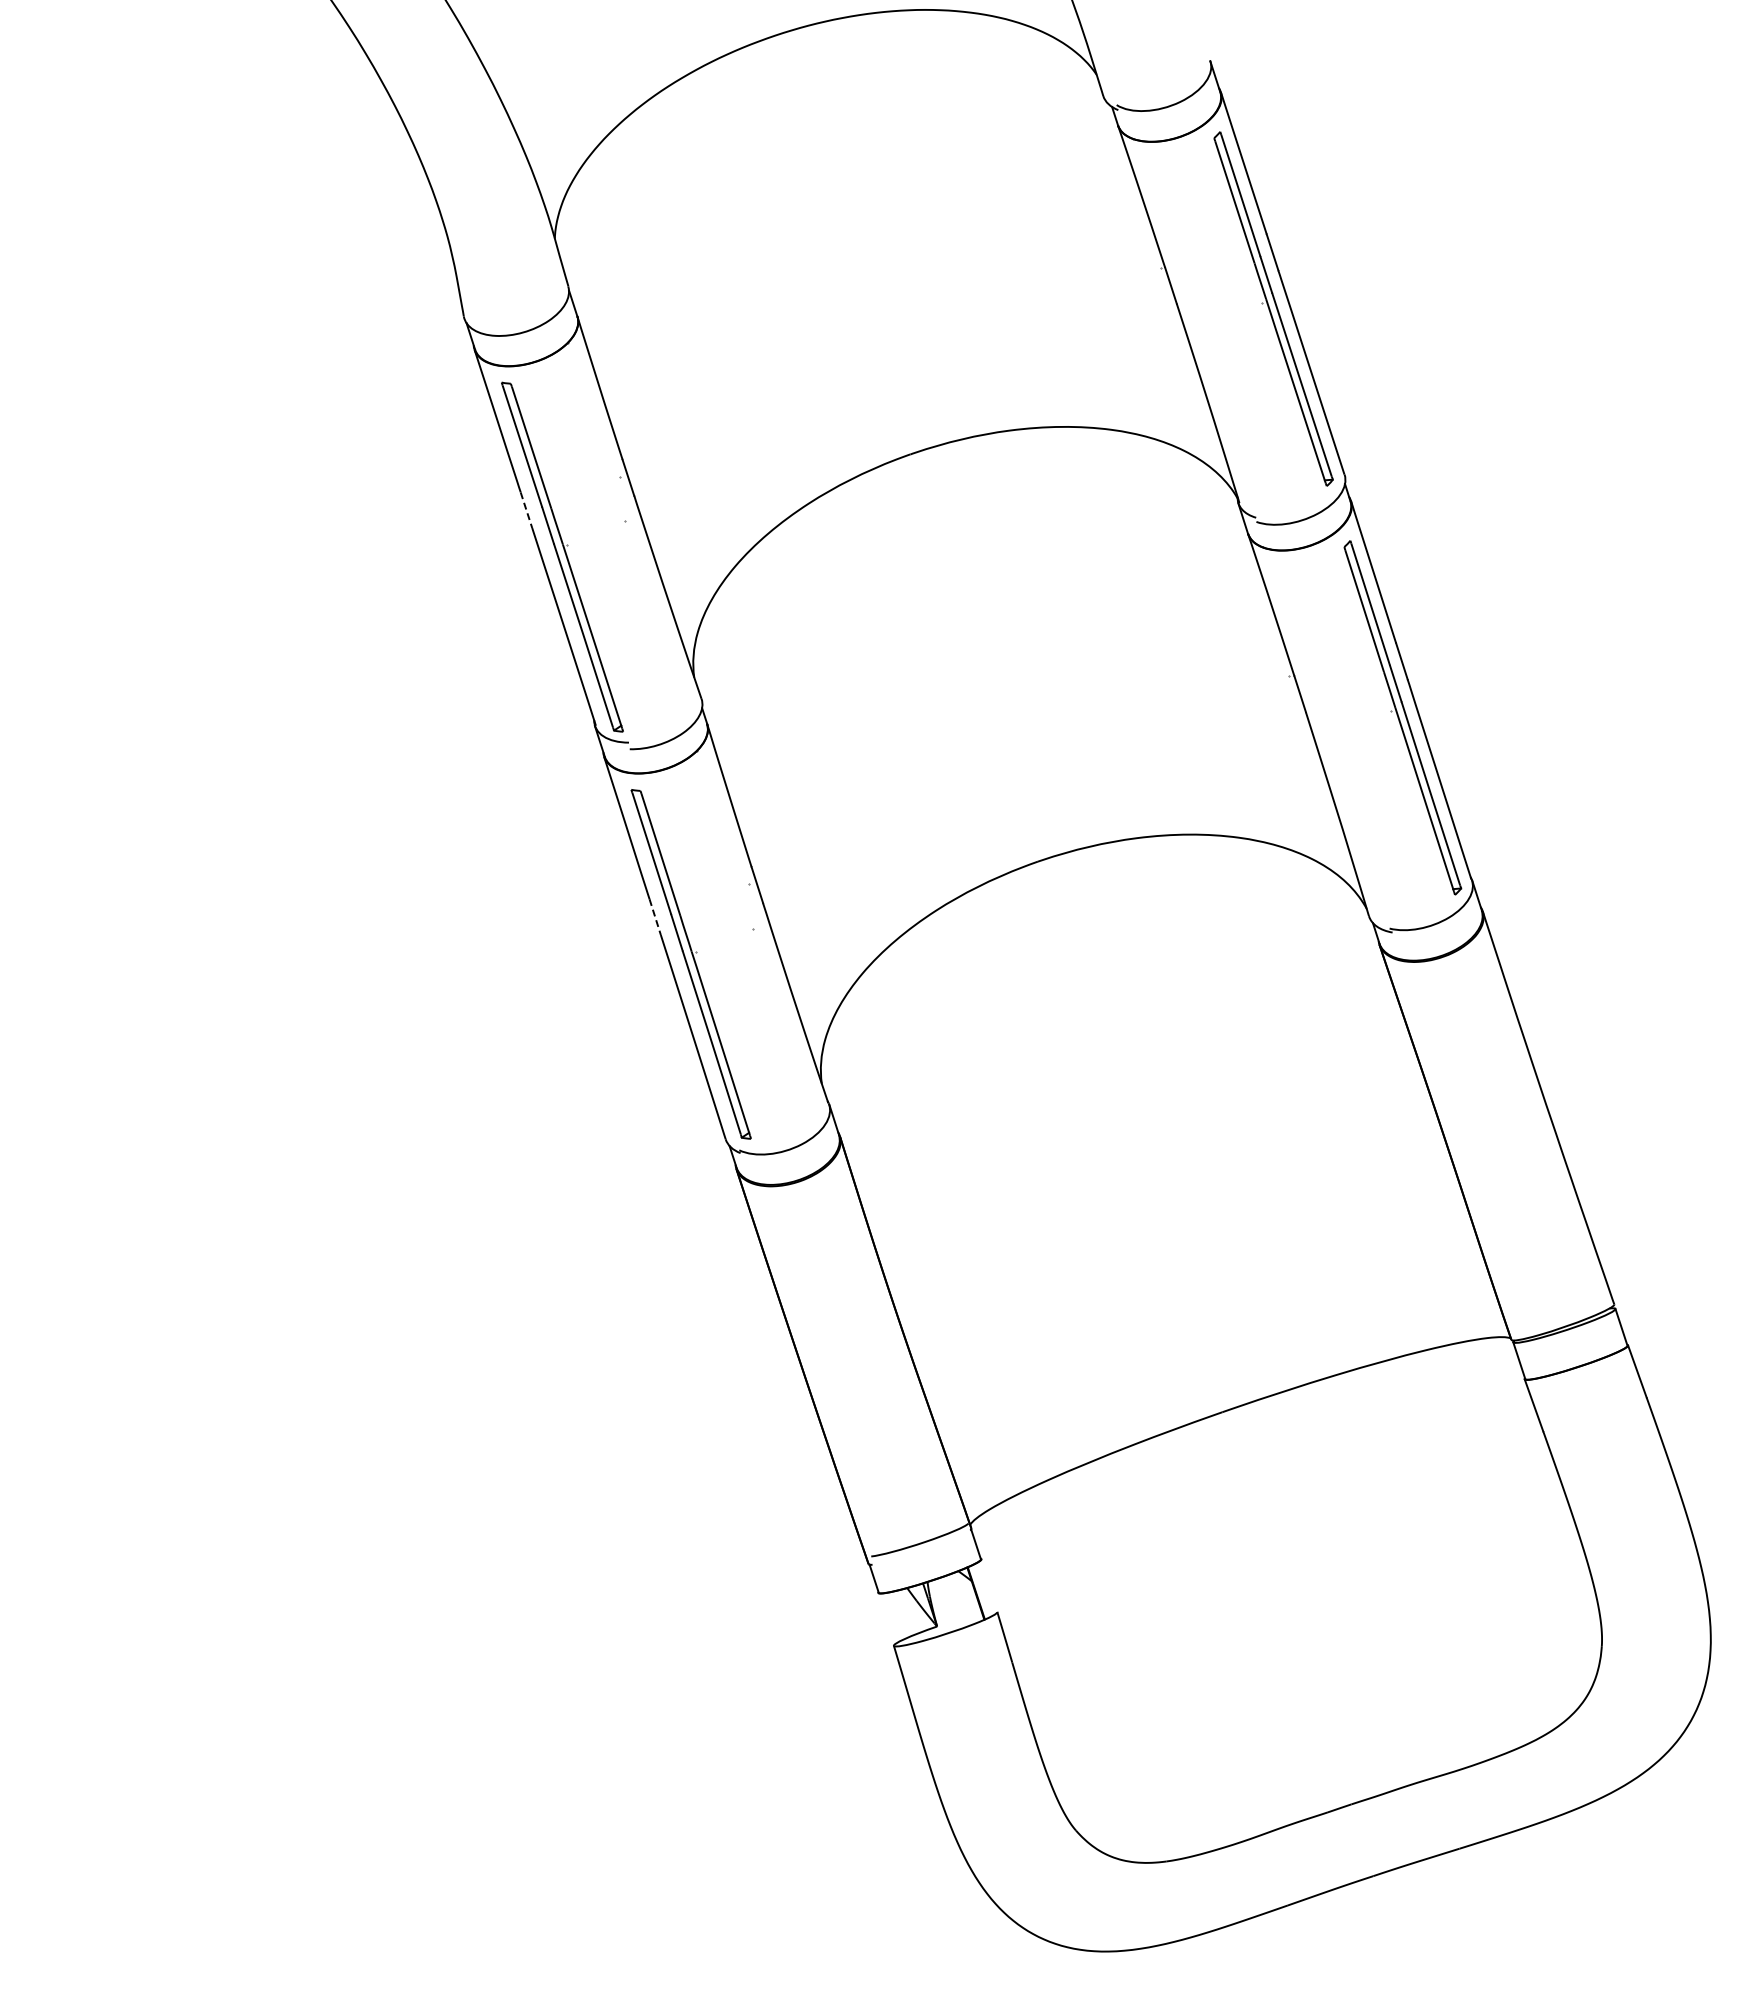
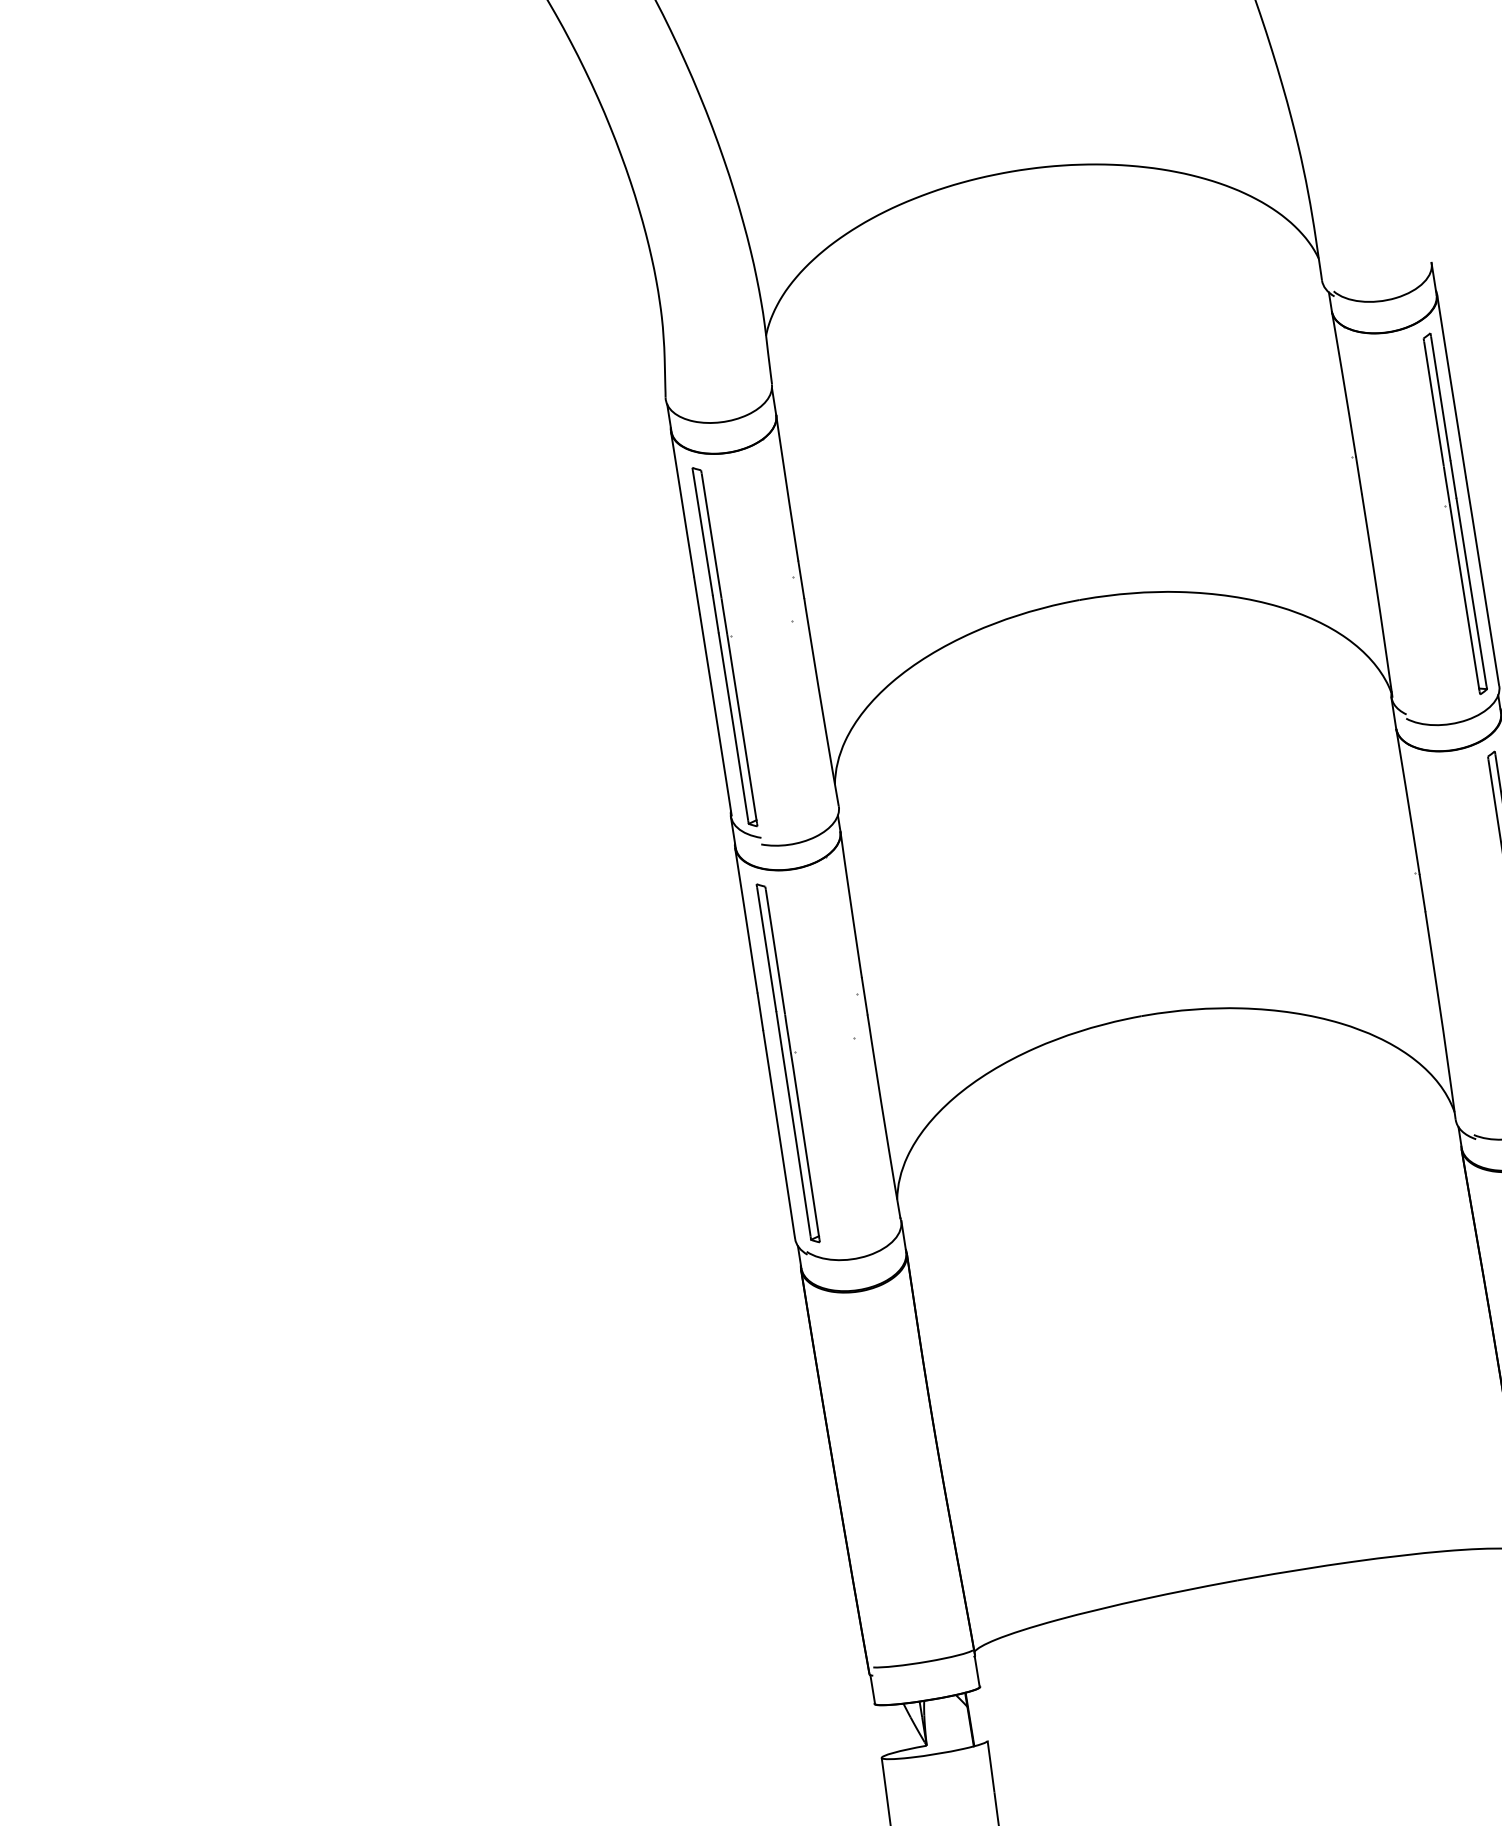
line: (526, 510) -> (697, 596), dashed -> solid
line: (655, 917) -> (760, 1012), dashed -> solid

